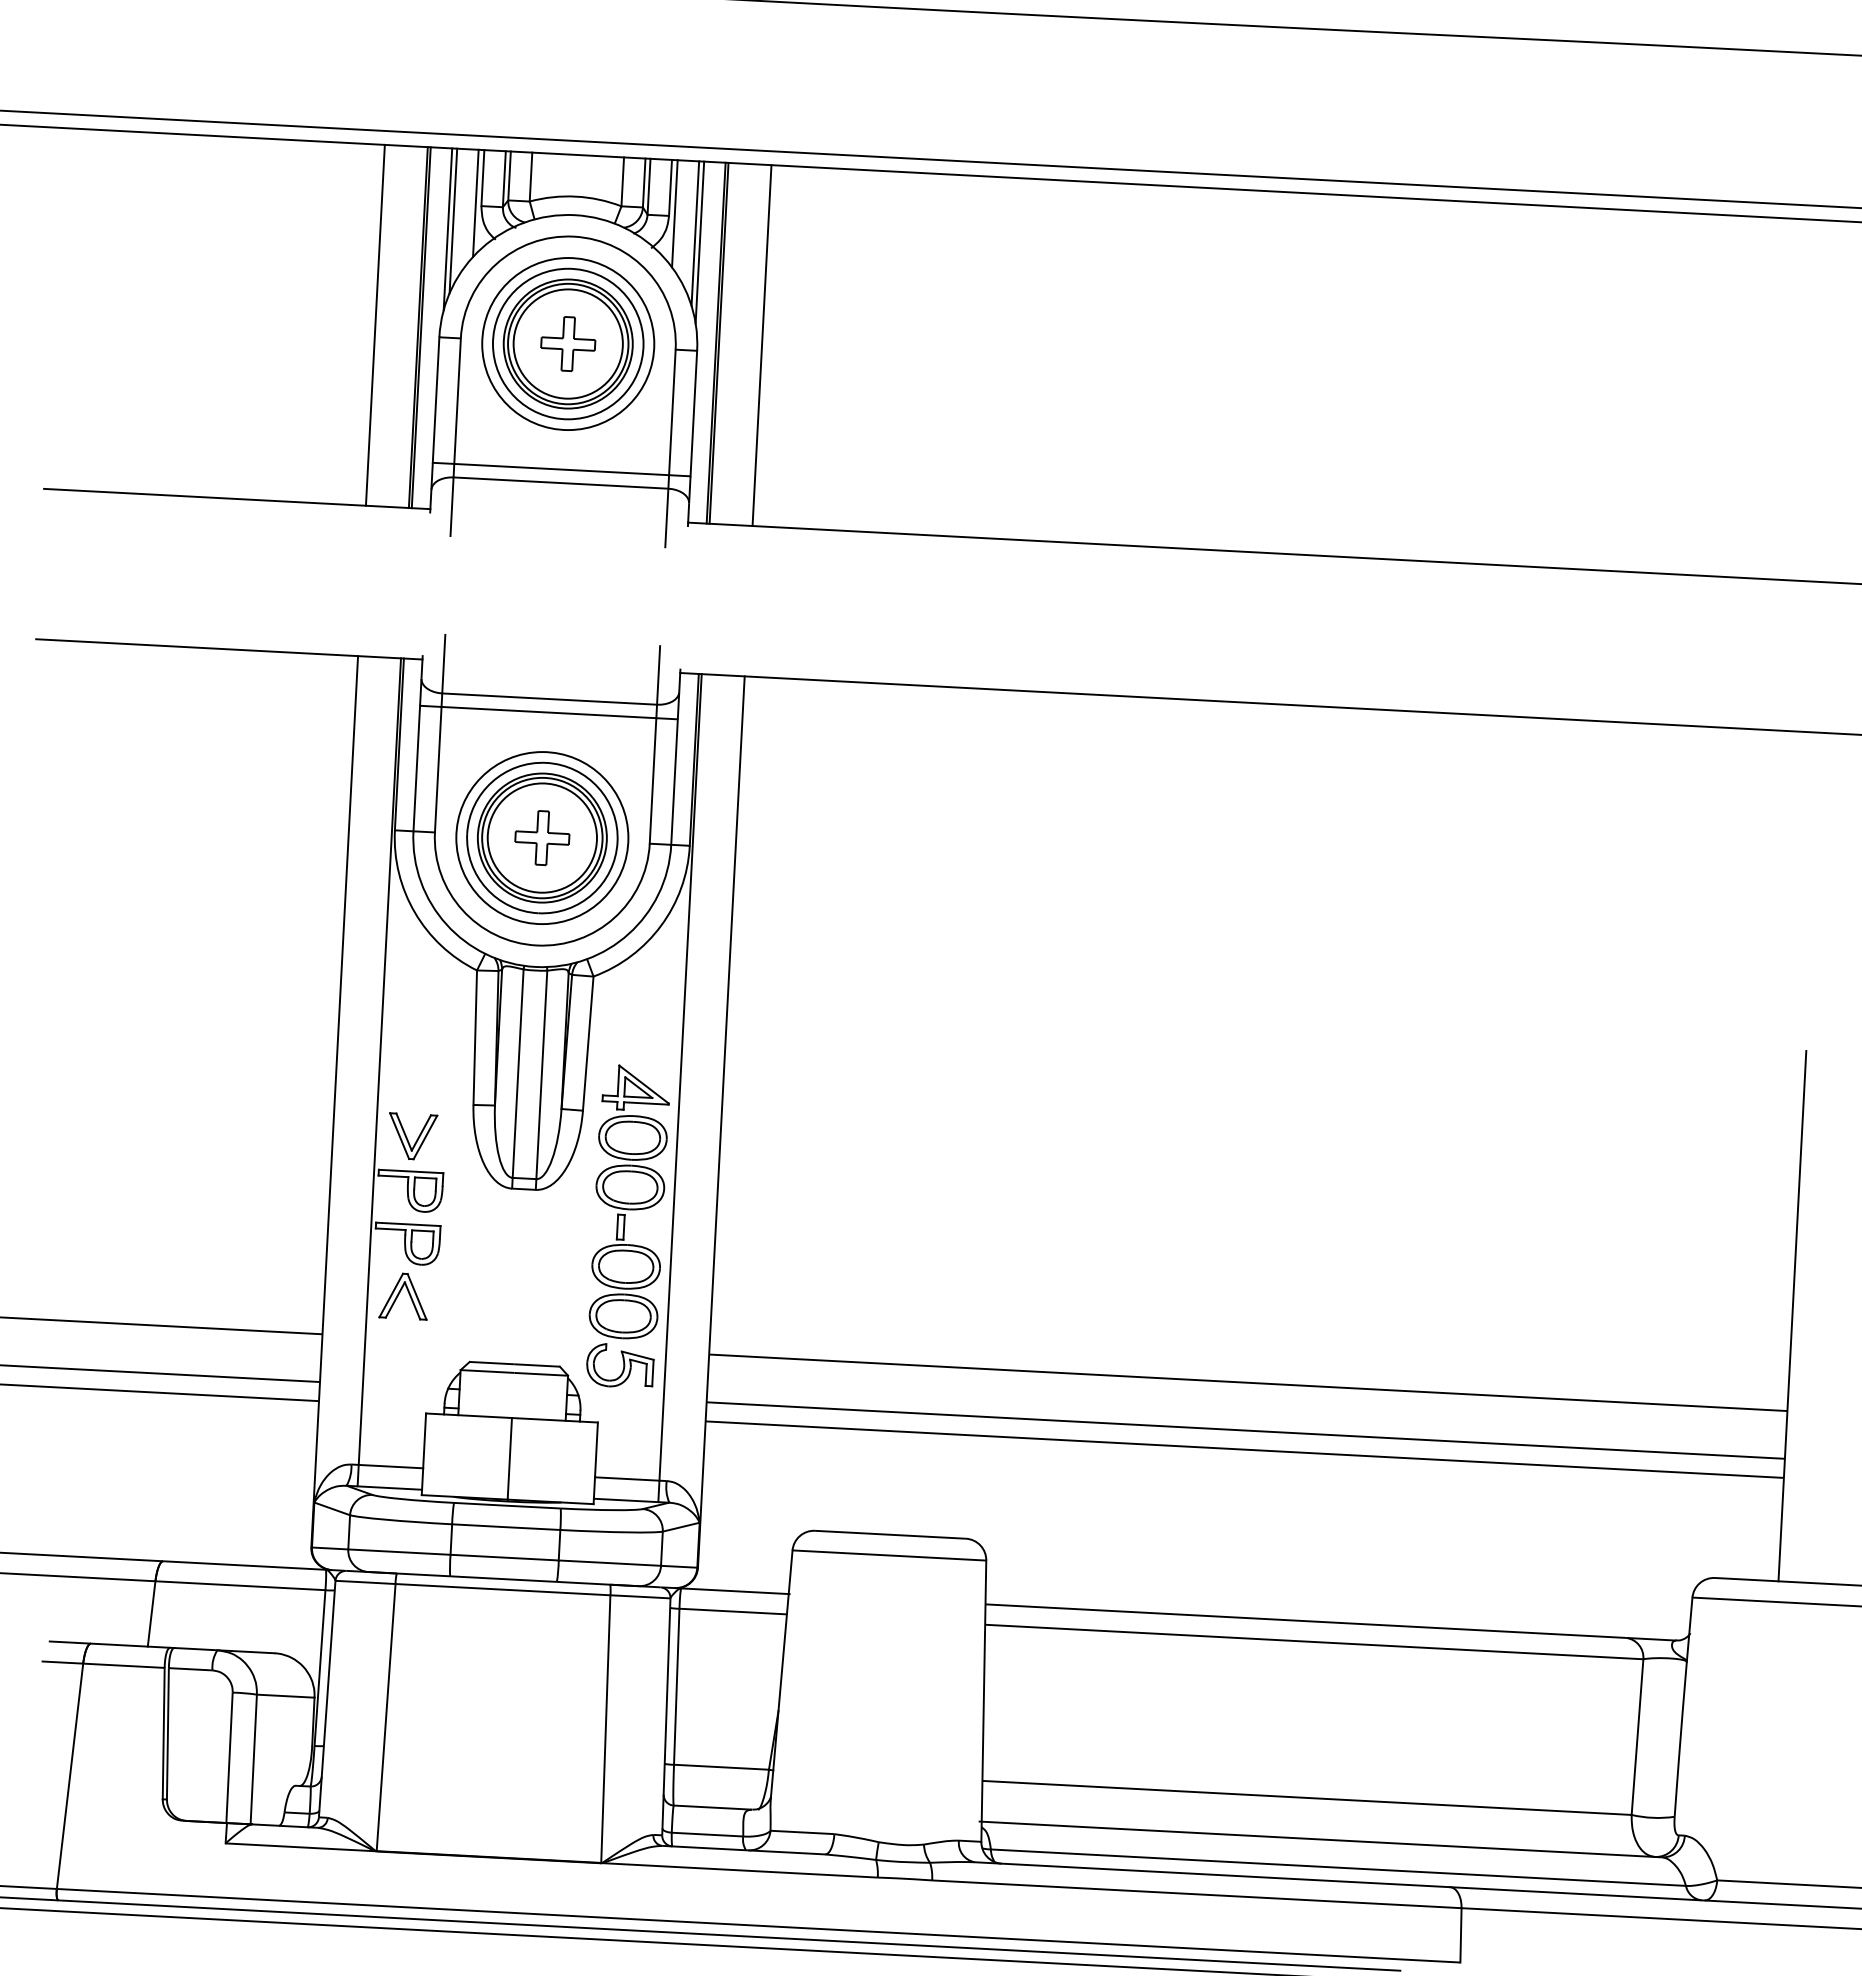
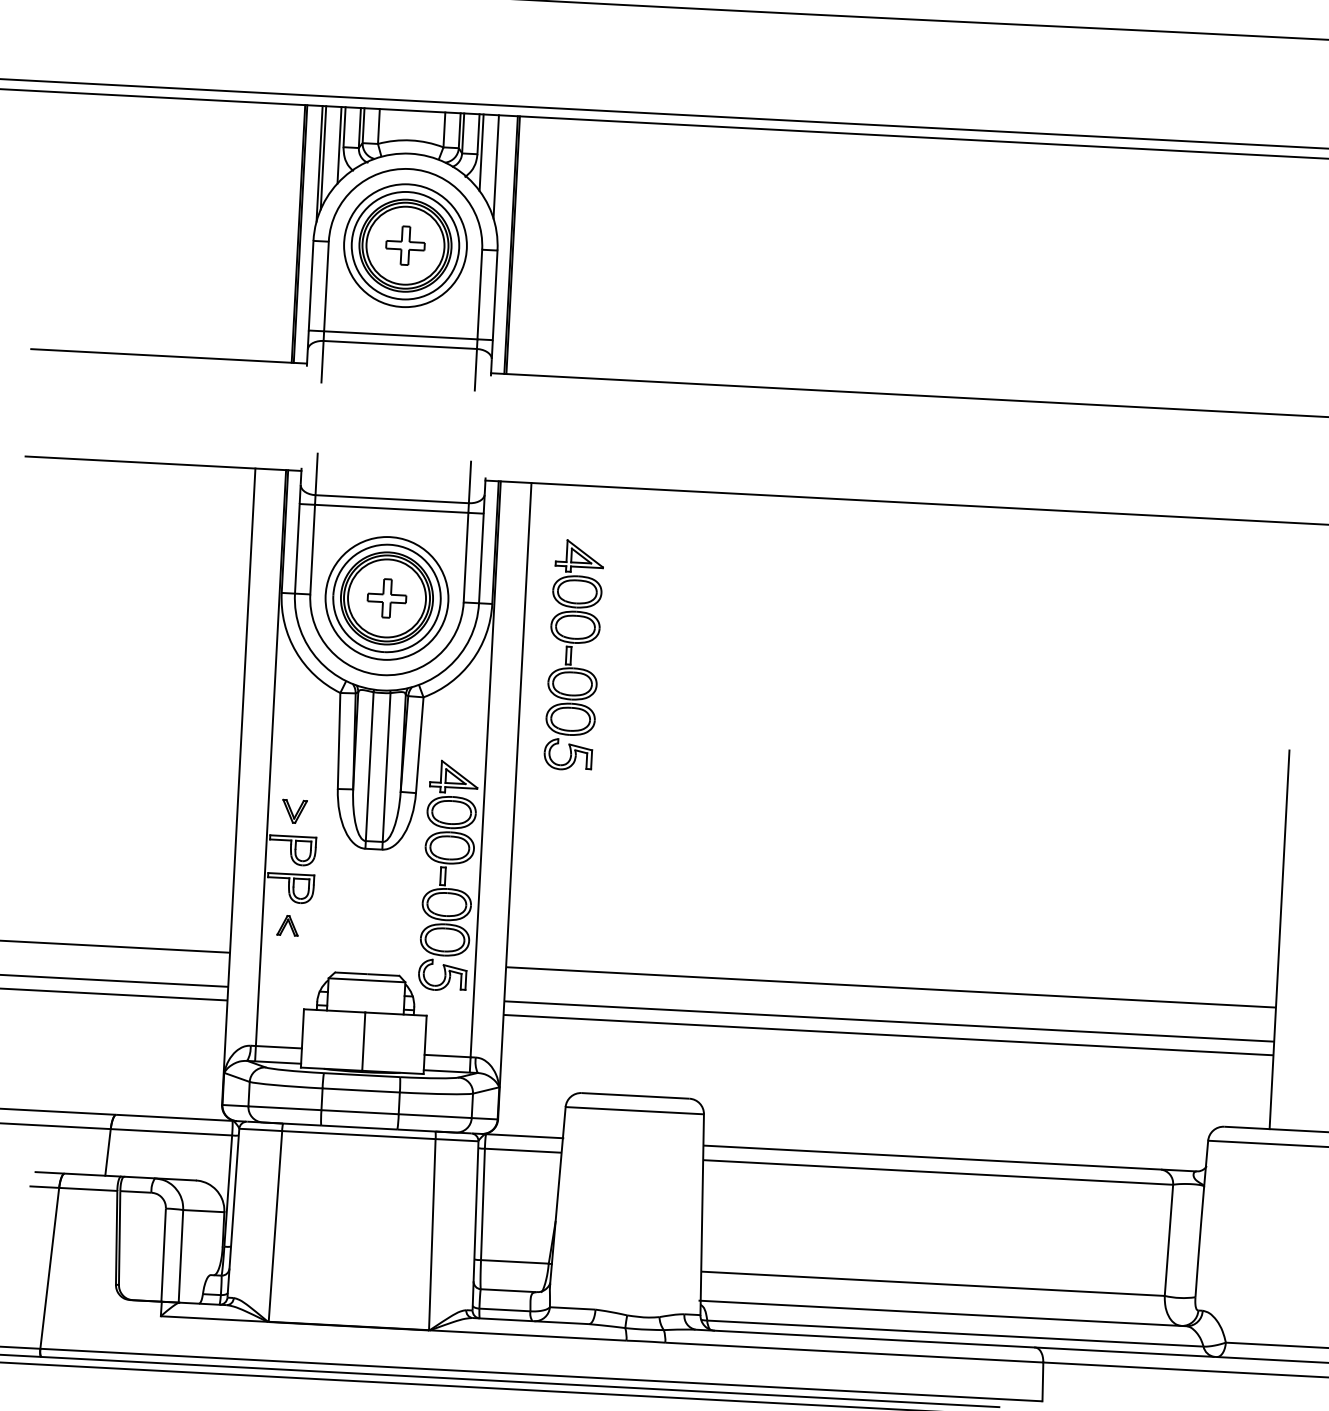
line: (699, 242) -> (499, 173), removed
line: (374, 324) -> (267, 231), removed
line: (761, 345) -> (543, 246), removed
part: (803, 916) -> (573, 654), added
part: (413, 1136) -> (295, 811), size x0.7
part: (402, 1296) -> (287, 925), size x0.6

